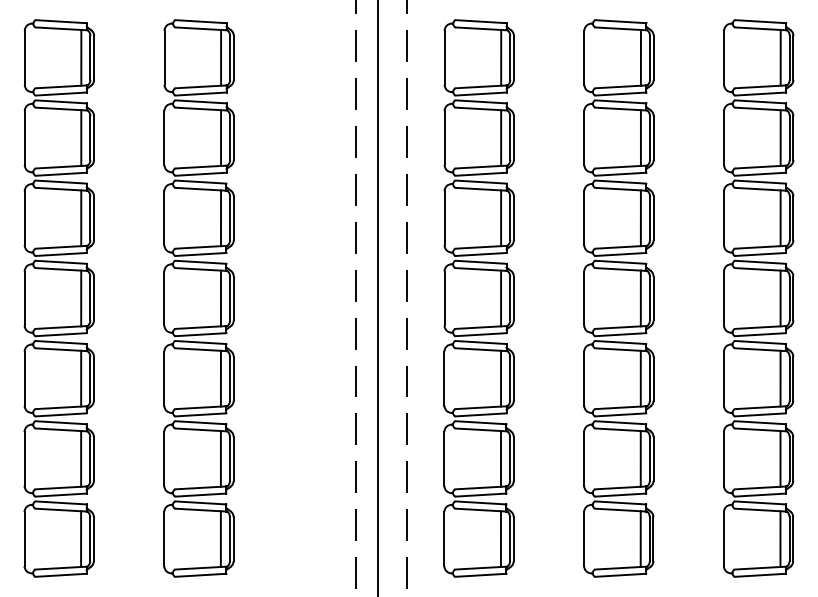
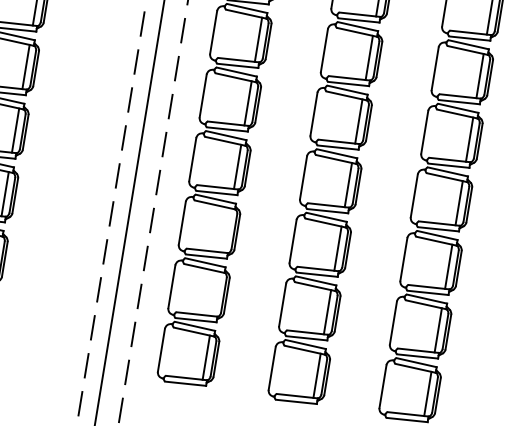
line: (501, 378) -> (227, 230), removed
line: (500, 458) -> (216, 293), removed

